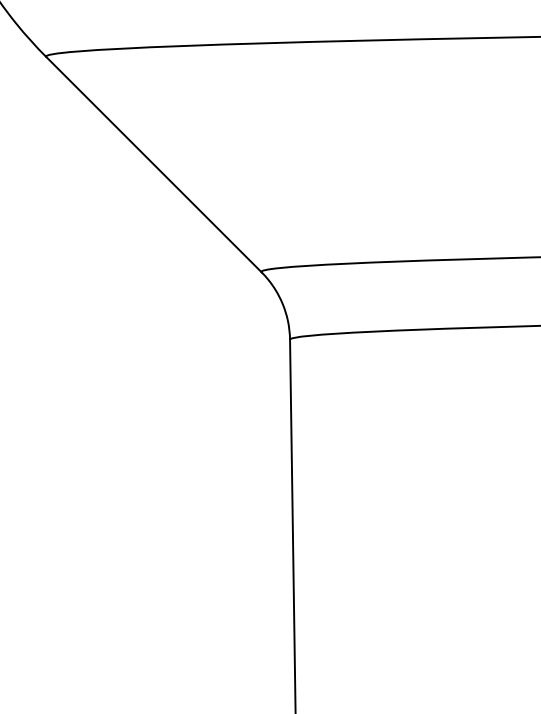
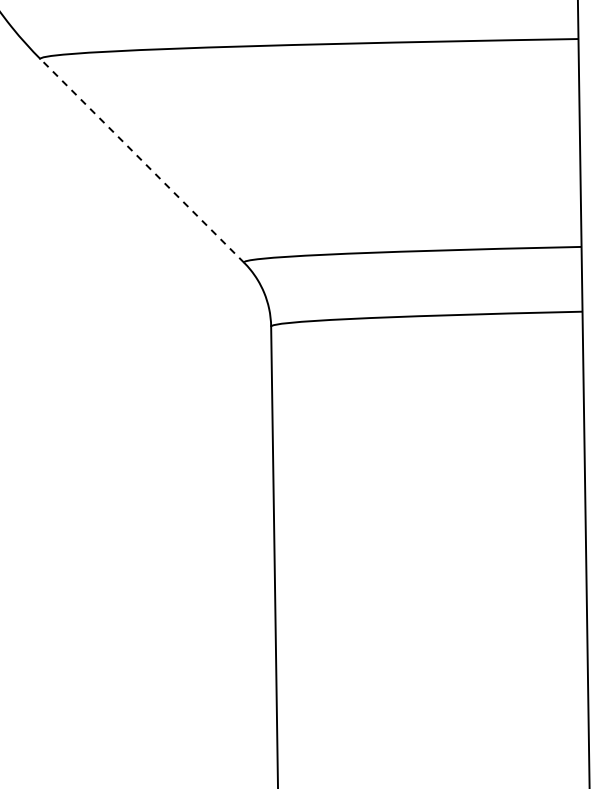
line: (153, 165) -> (142, 161), solid -> dashed

